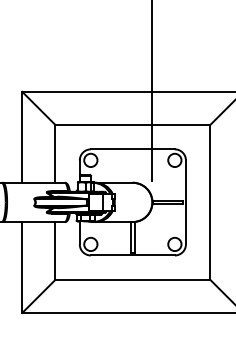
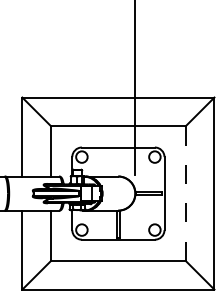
line: (210, 202) -> (185, 193), solid -> dashed

